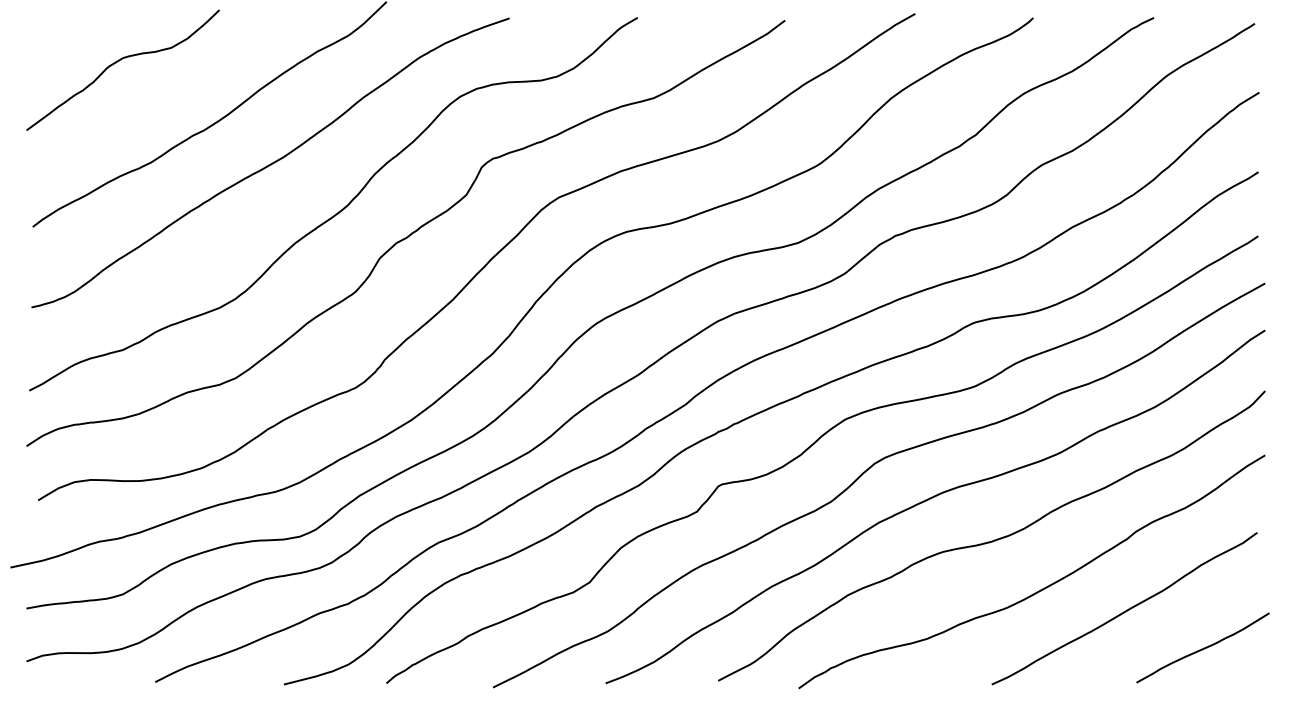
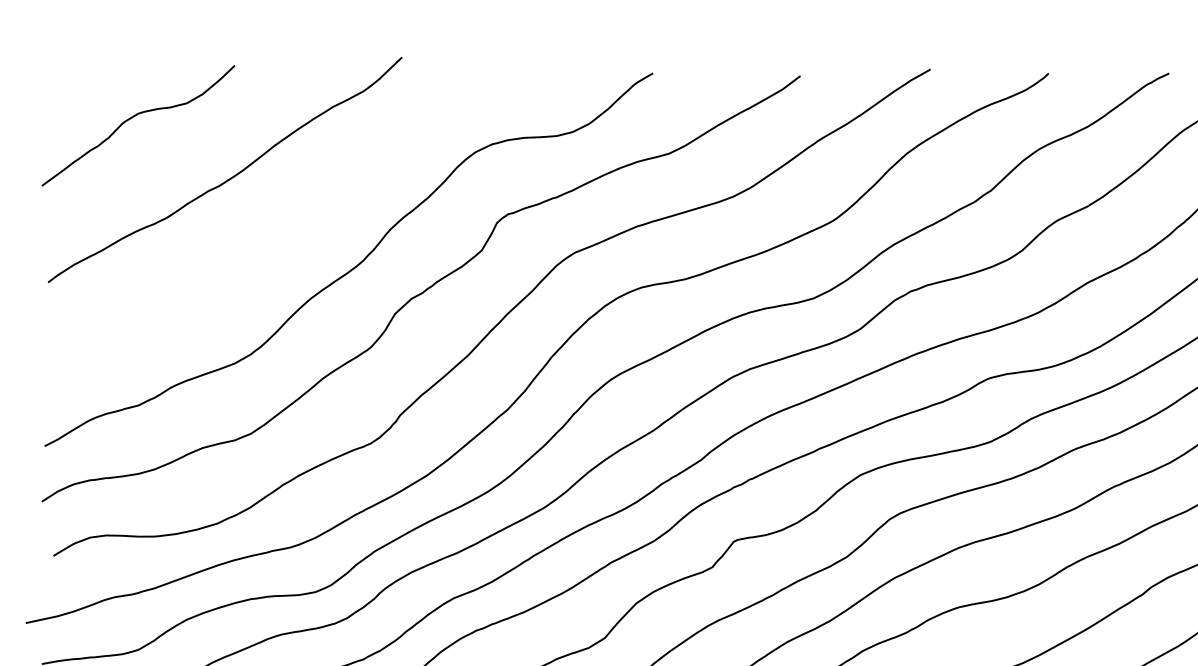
curve: (270, 163) -> (285, 219), removed

